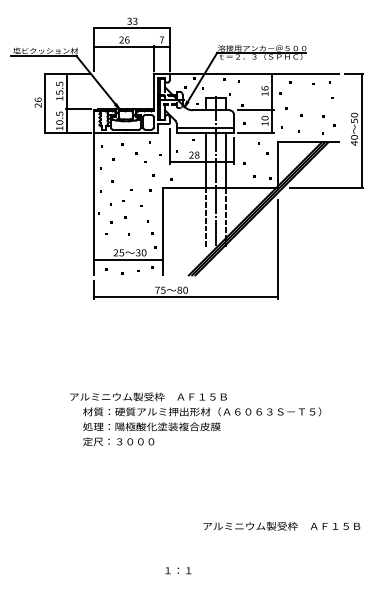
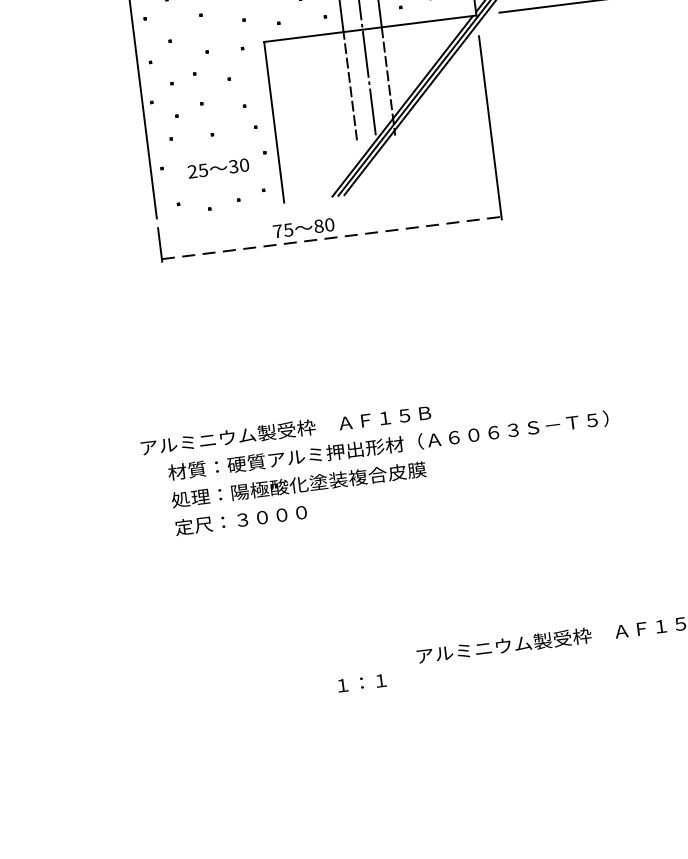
line: (127, 259) -> (215, 181), removed
line: (185, 297) -> (331, 238), solid -> dashed
text: (178, 570) -> (362, 682), moved

